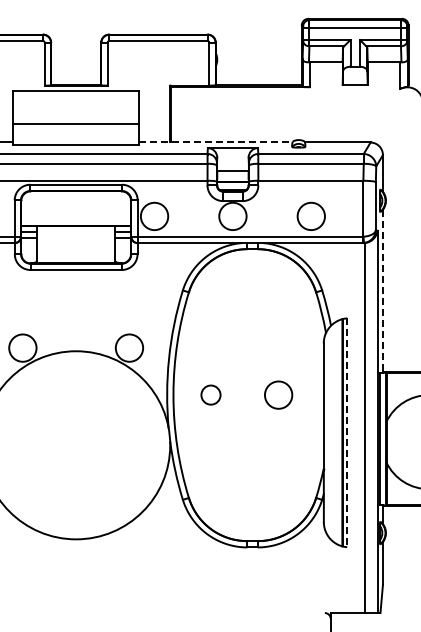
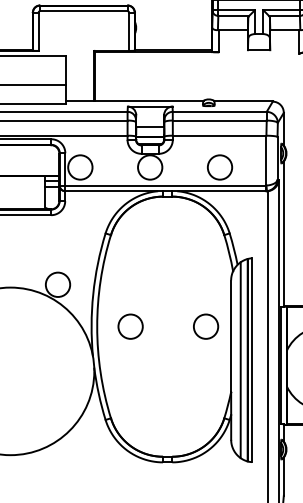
line: (215, 141) -> (134, 100), dashed -> solid
line: (382, 291) -> (283, 234), dashed -> solid
circle: (210, 394) -> (130, 326), size x1.43
circle: (278, 394) -> (205, 326), moved
line: (334, 432) -> (240, 359), added
line: (347, 433) -> (252, 360), dashed -> solid

